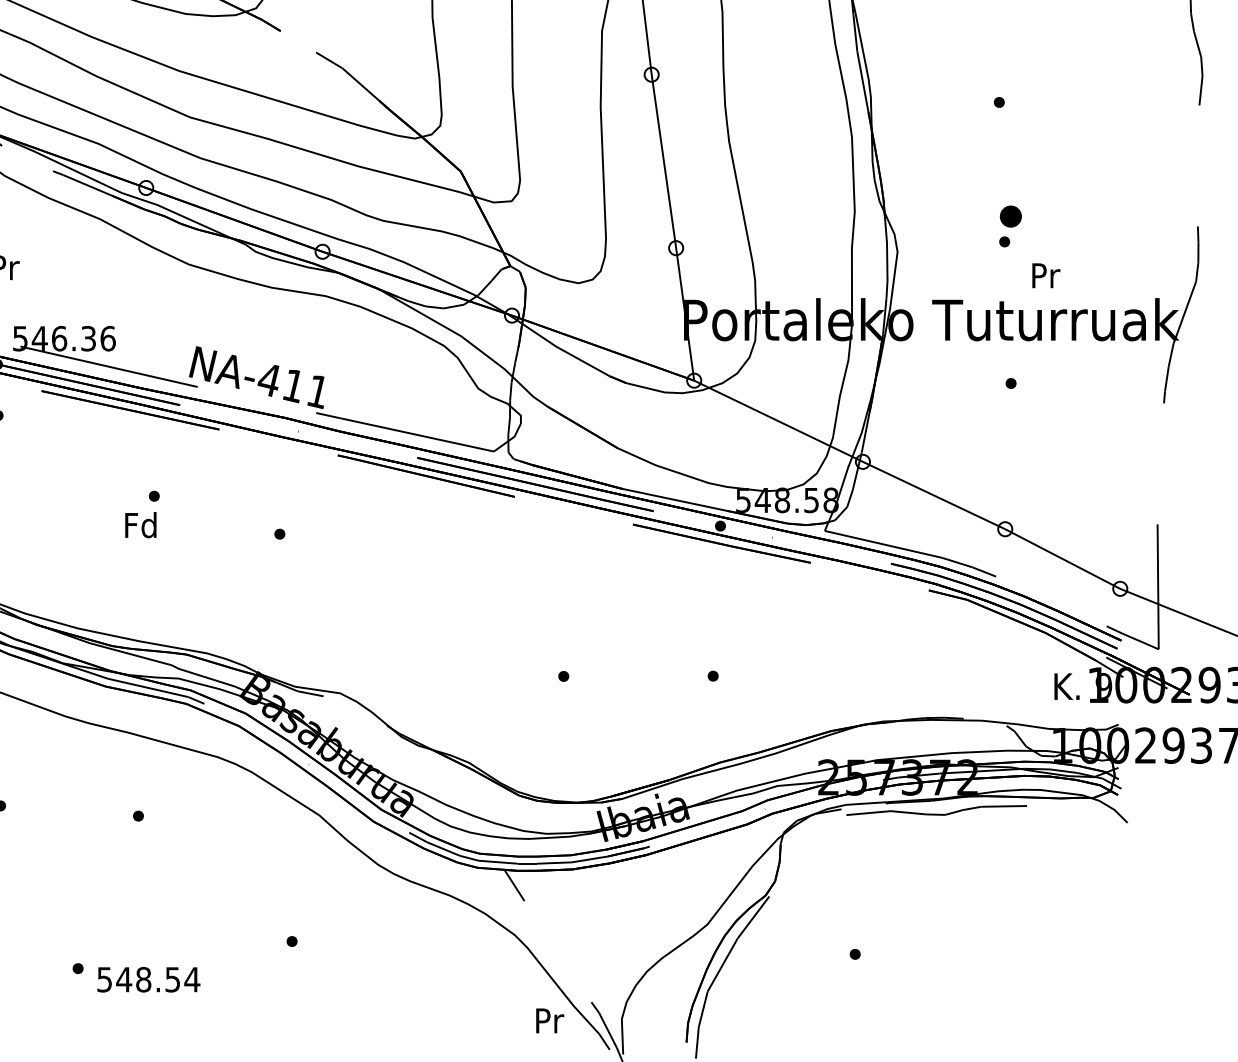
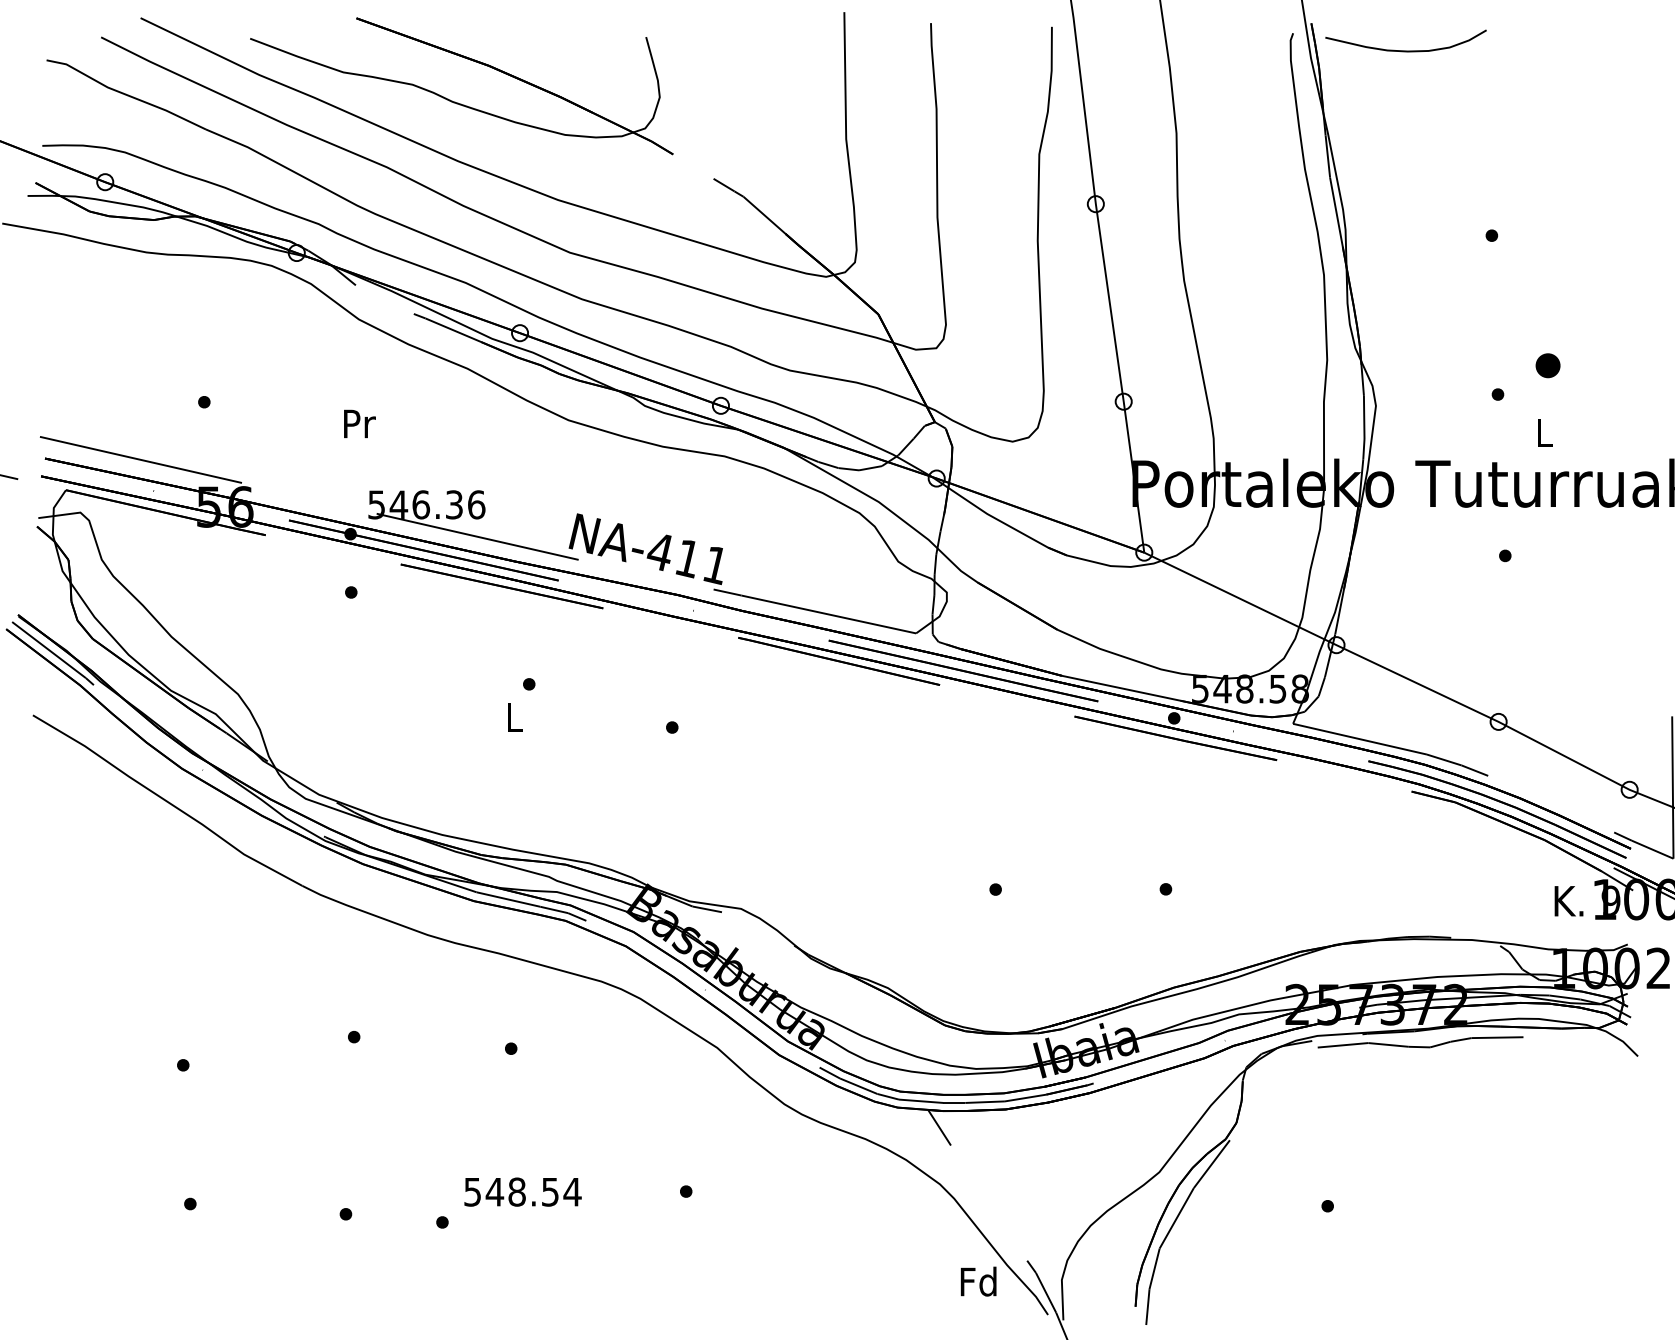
part: (1010, 216) -> (1547, 365), moved
text: (1046, 276) -> (1545, 433), Pr -> L
text: (140, 525) -> (513, 717), Fd -> L
text: (148, 979) -> (522, 1191), moved
text: (548, 1020) -> (978, 1281), Pr -> Fd

